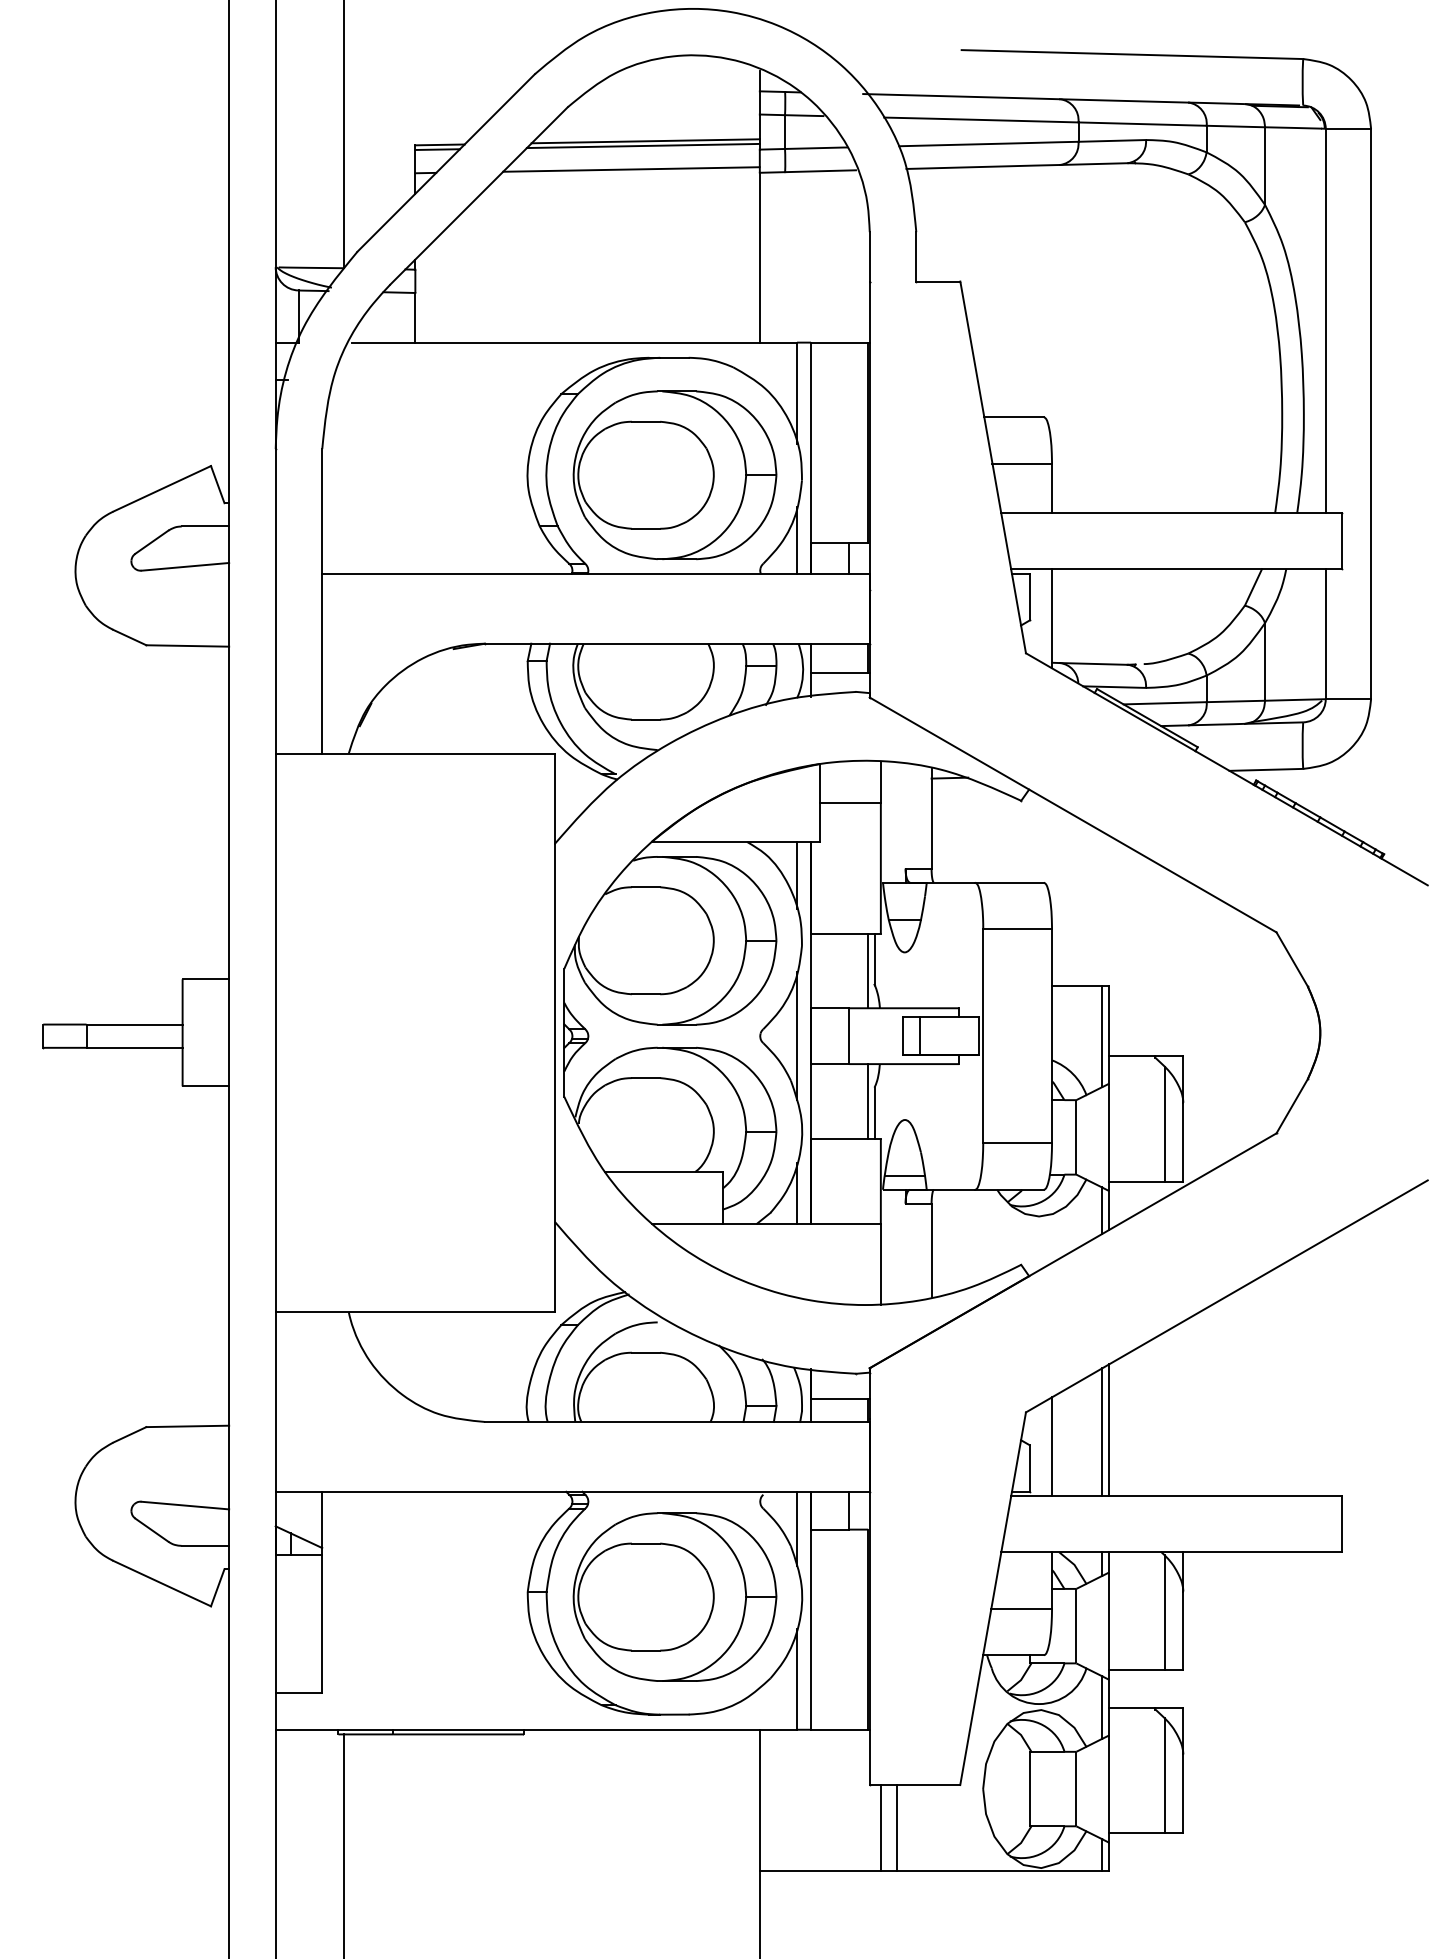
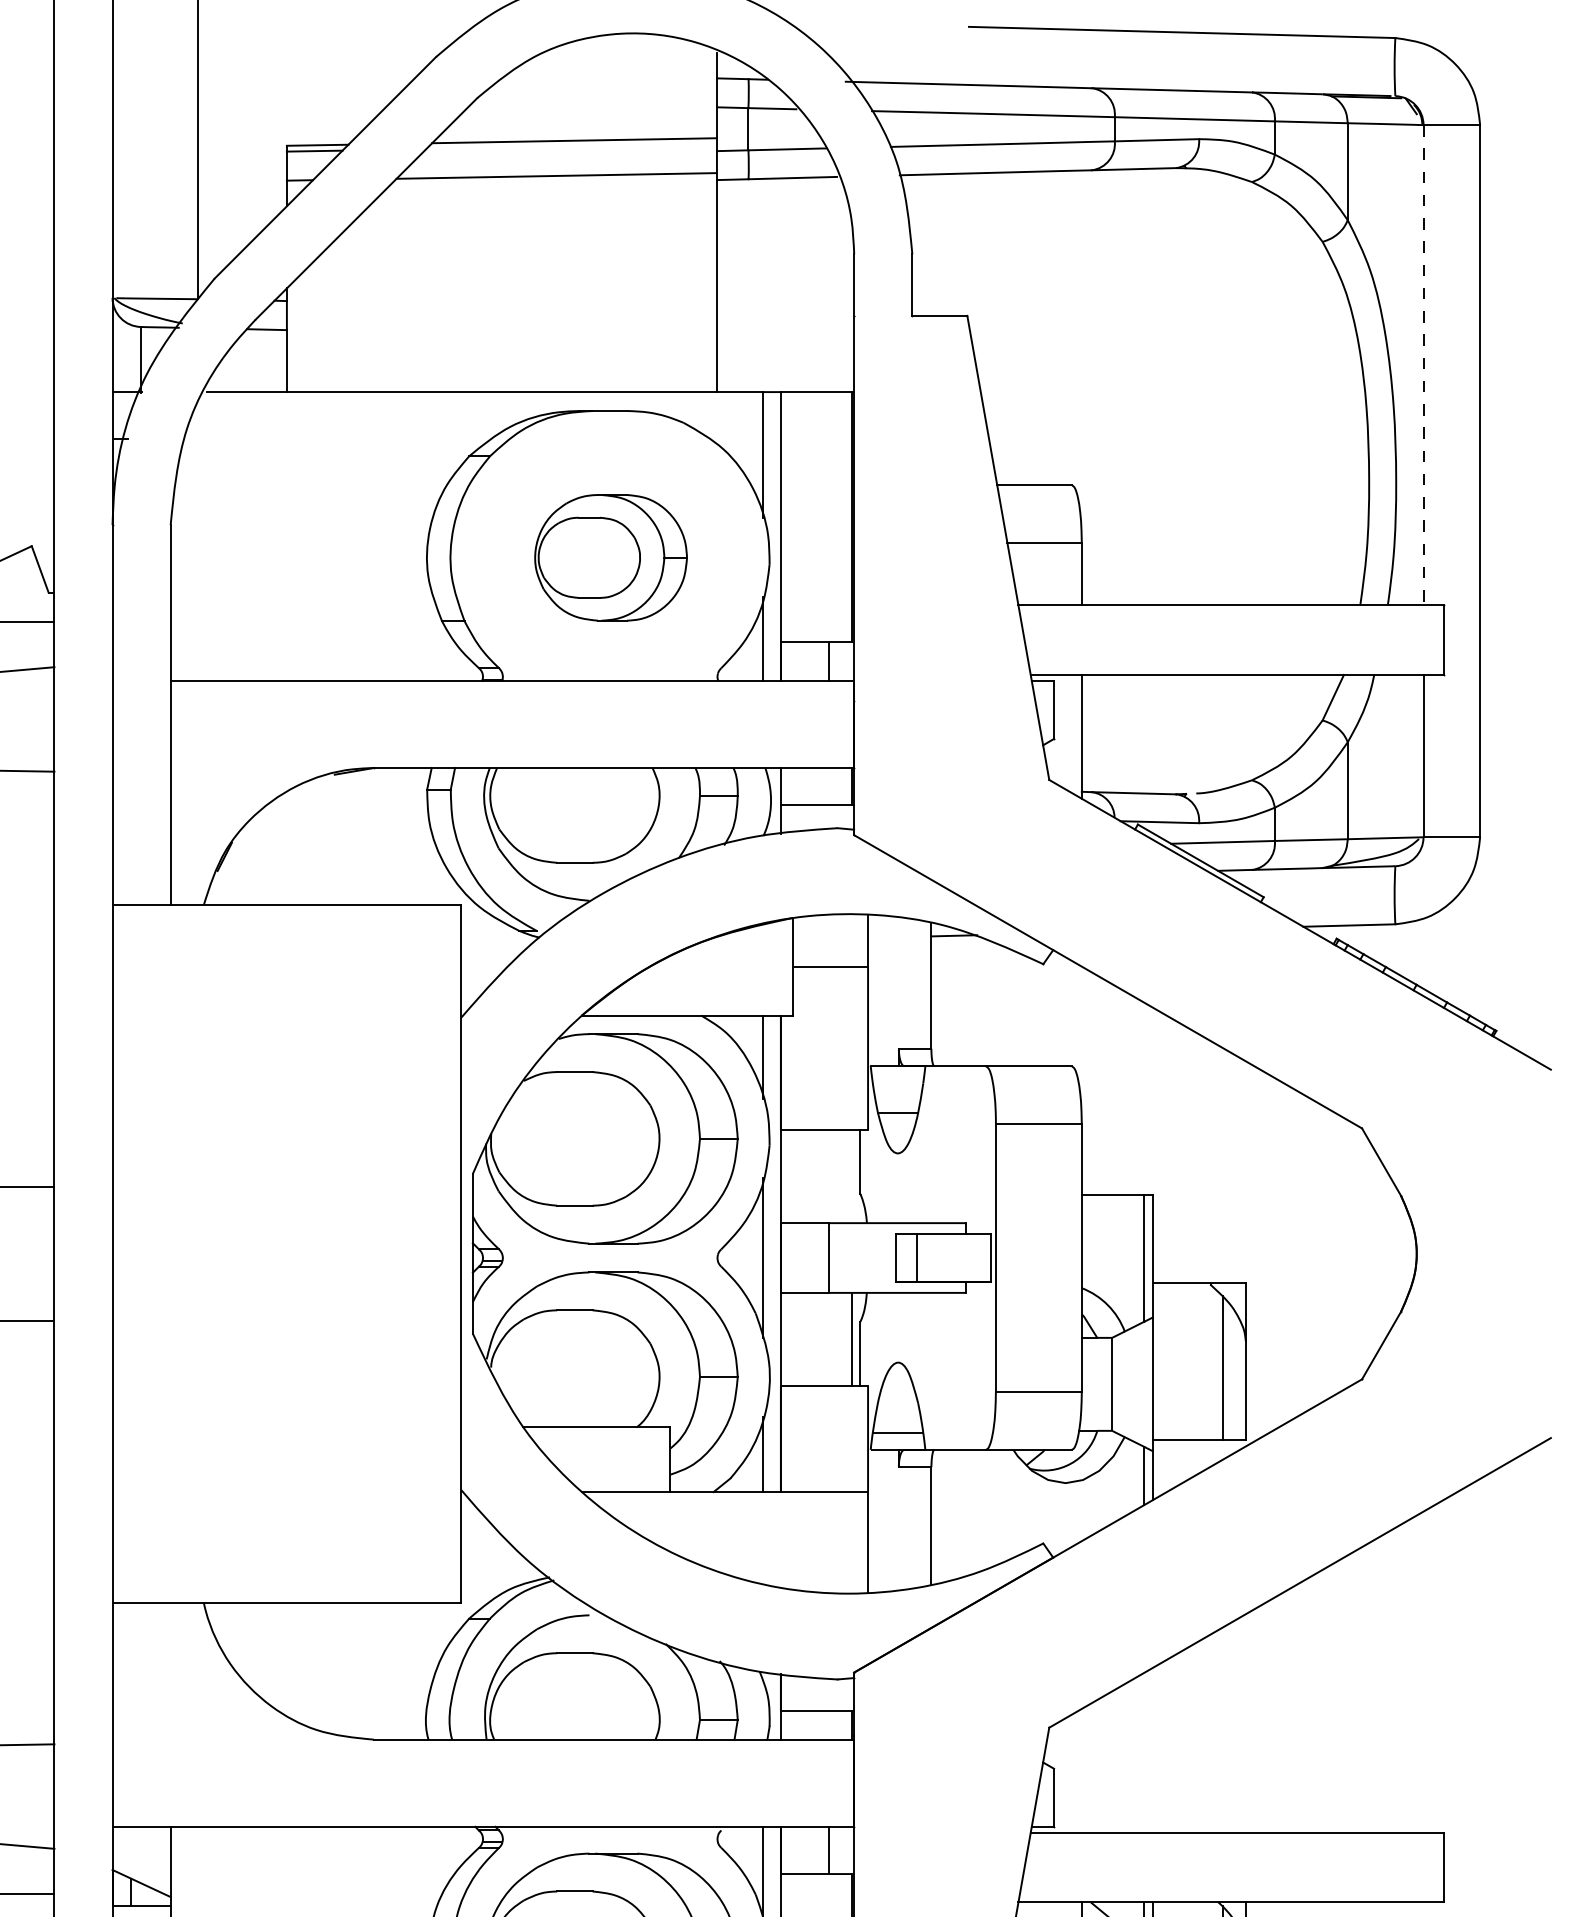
line: (642, 145) -> (570, 145), removed
line: (1325, 321) -> (1423, 365), solid -> dashed
part: (674, 475) -> (610, 557), size x0.6
line: (868, 970) -> (852, 1176), removed
line: (1108, 1430) -> (1152, 1750), removed
line: (1102, 1432) -> (1144, 1752), removed
line: (1052, 1446) -> (1082, 1770), removed

